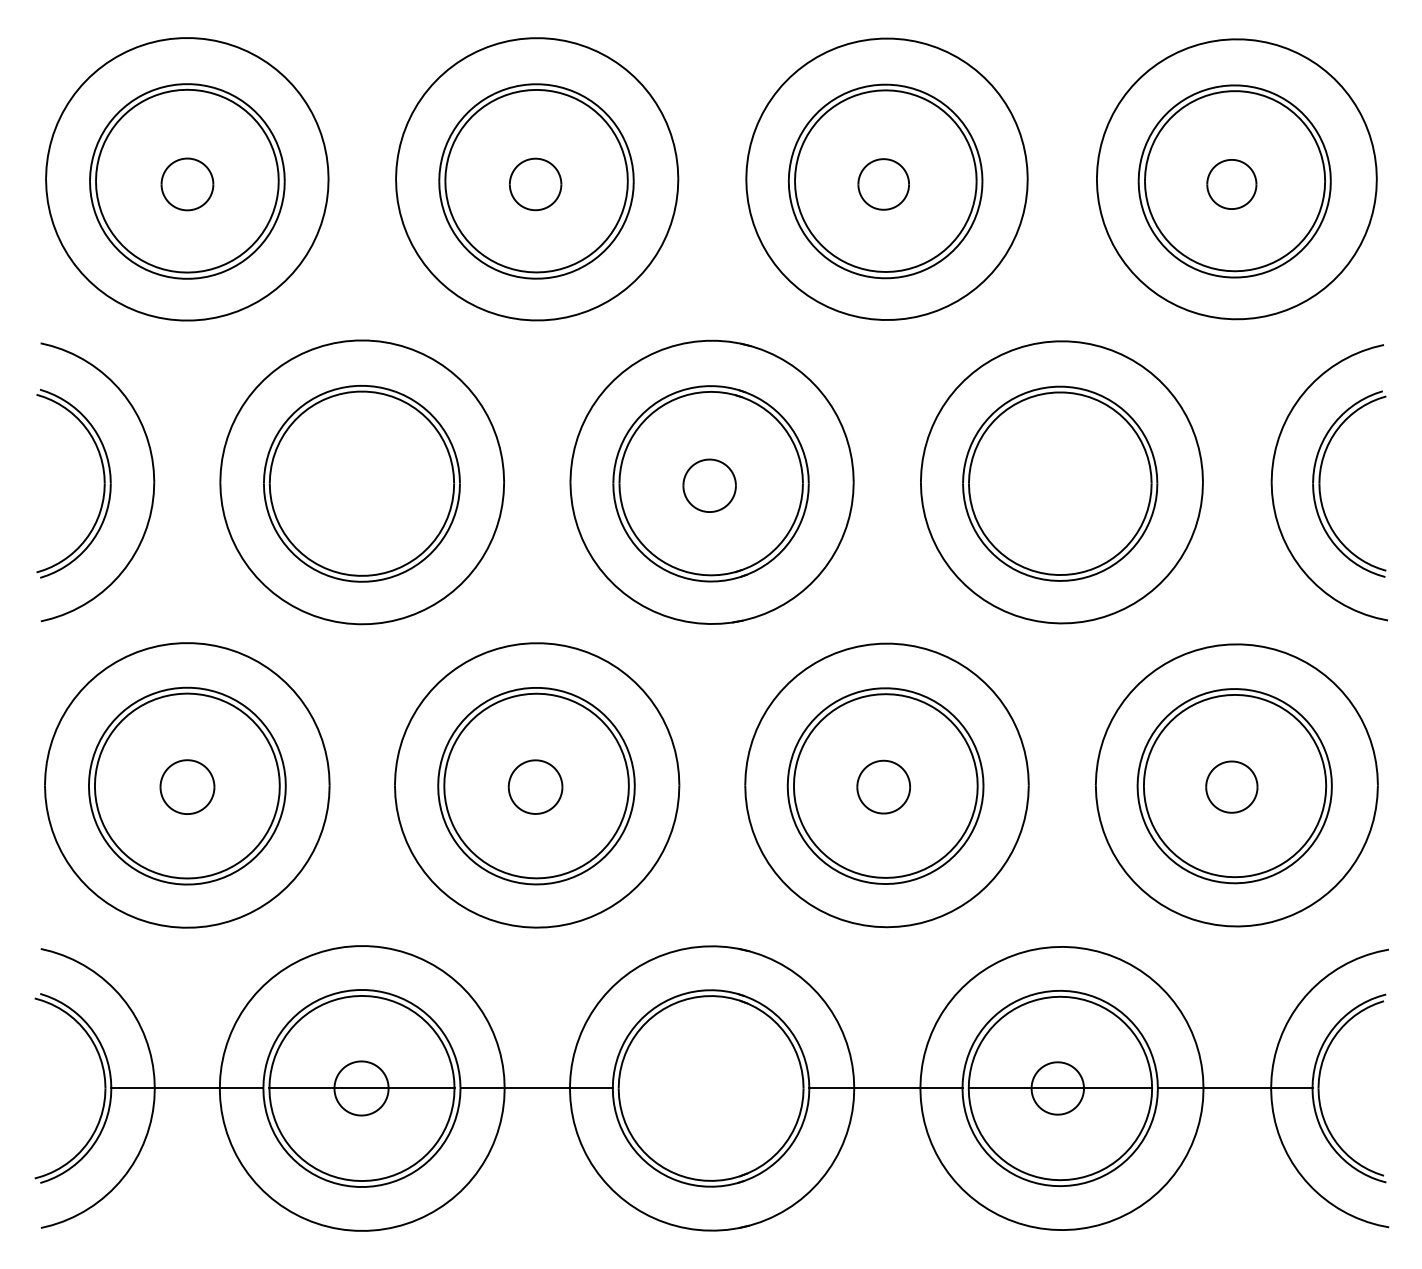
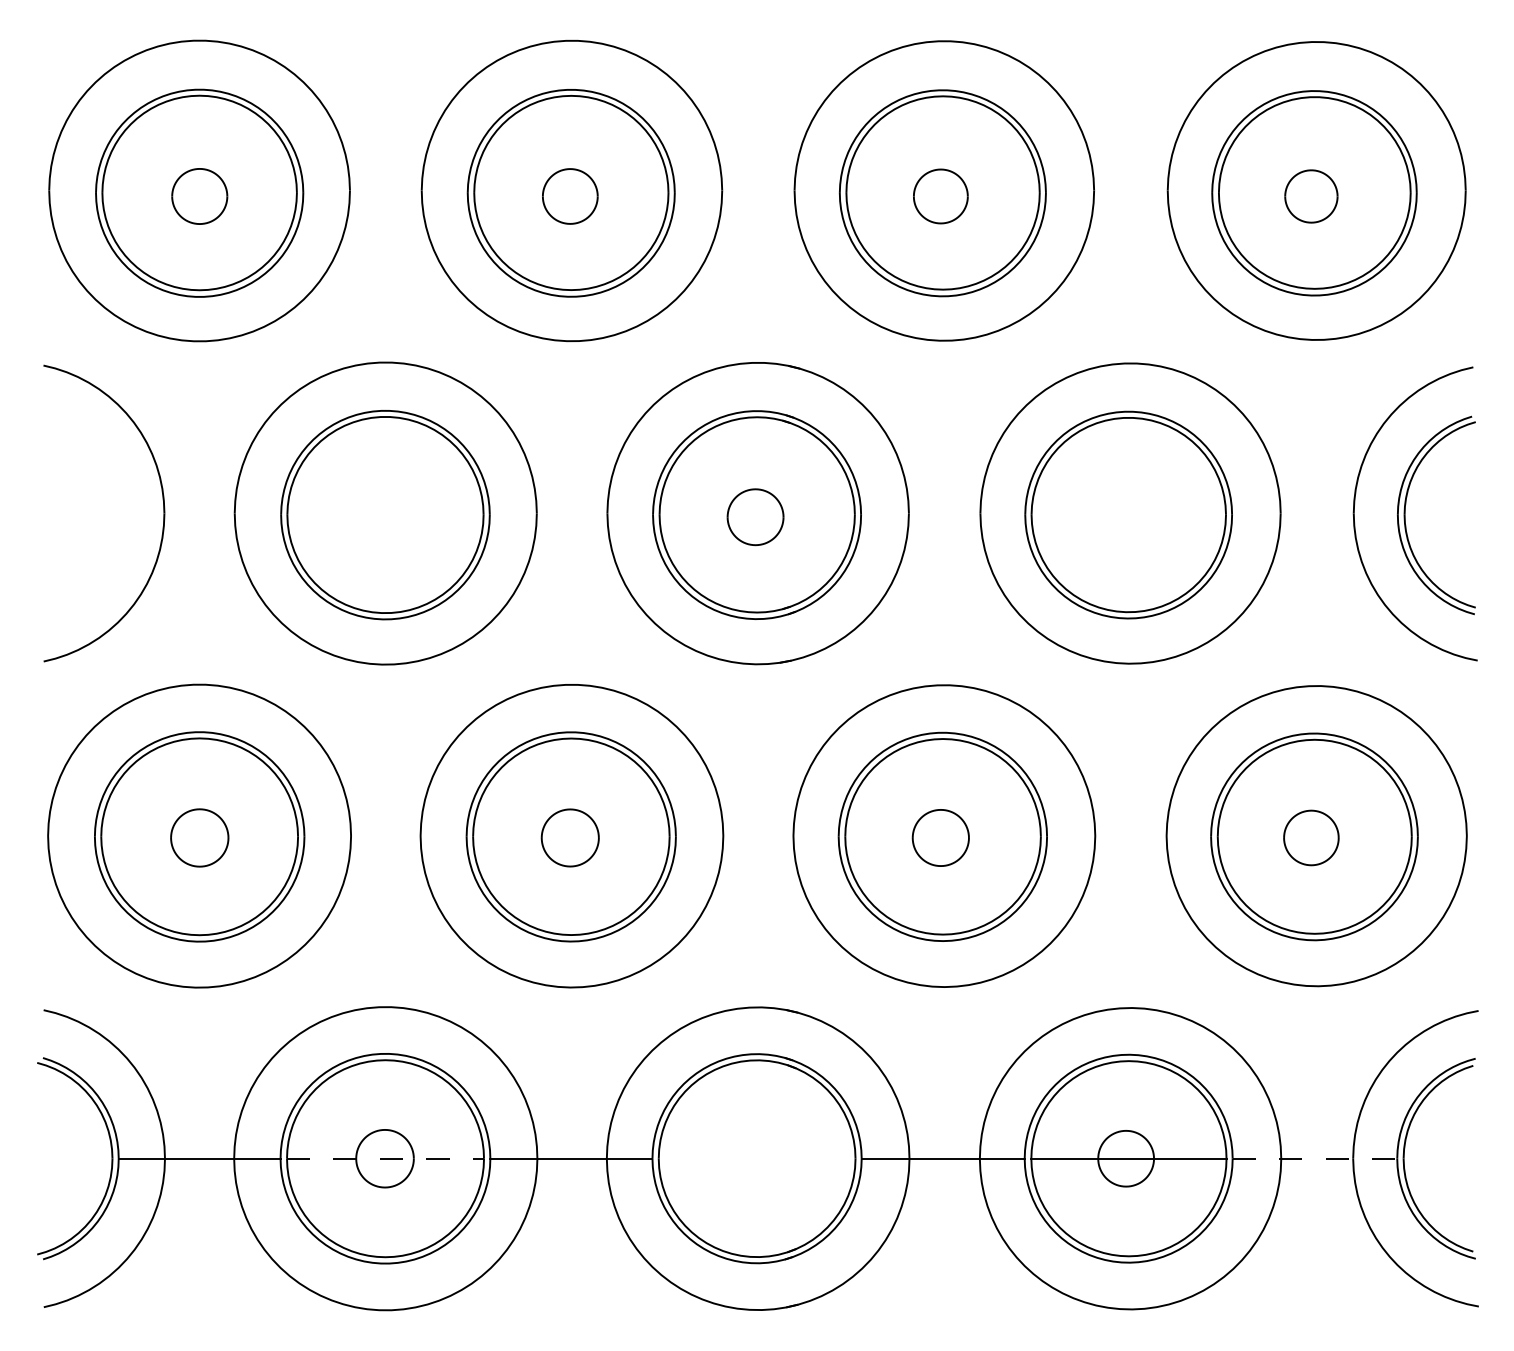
part: (103, 483) -> (110, 514), removed
line: (361, 1088) -> (385, 1158), solid -> dashed
line: (1235, 1088) -> (1315, 1158), solid -> dashed

